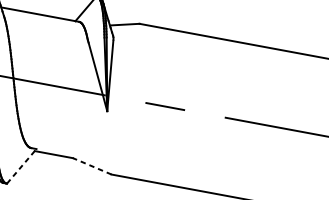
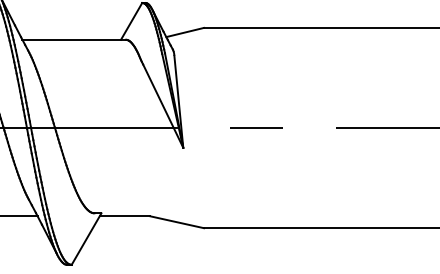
line: (21, 166) -> (86, 239), dashed -> solid
line: (91, 166) -> (176, 222), dashed -> solid

